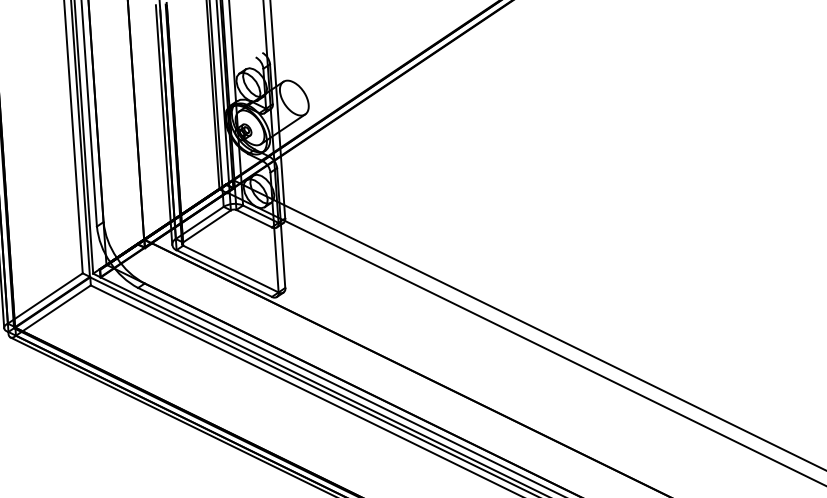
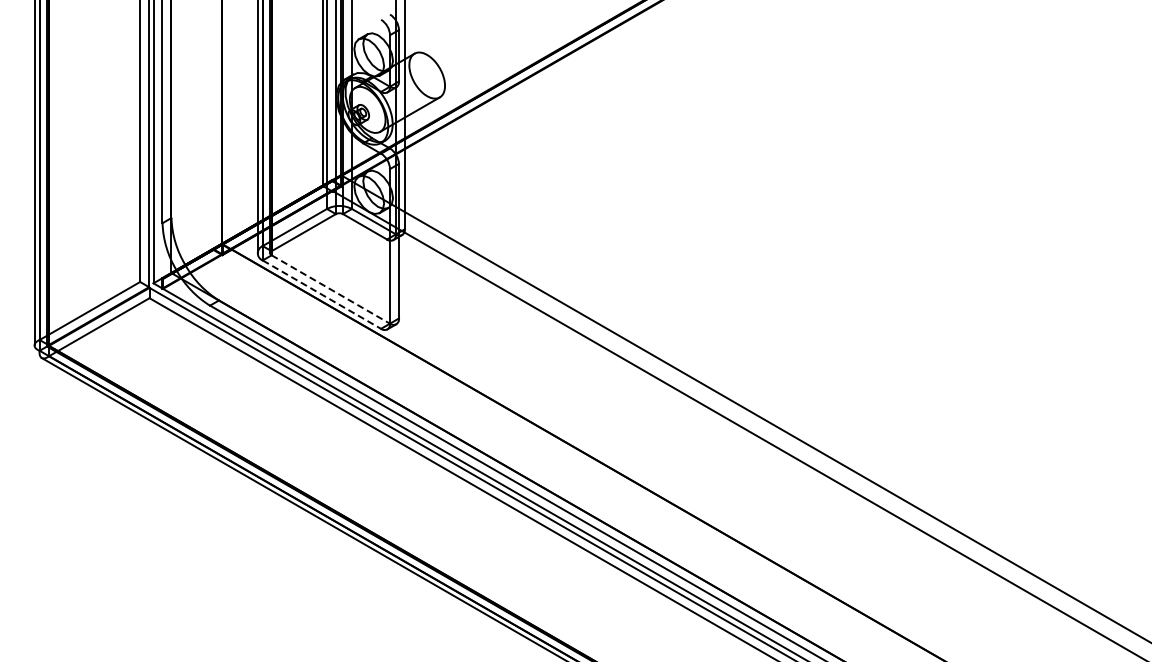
line: (231, 269) -> (331, 289), solid -> dashed
line: (224, 273) -> (322, 294), solid -> dashed

